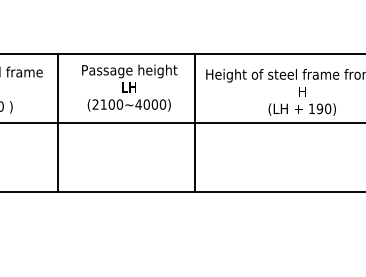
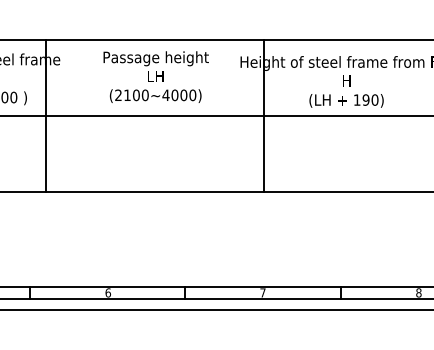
line: (57, 122) -> (45, 115), moved
line: (195, 122) -> (264, 115), moved

